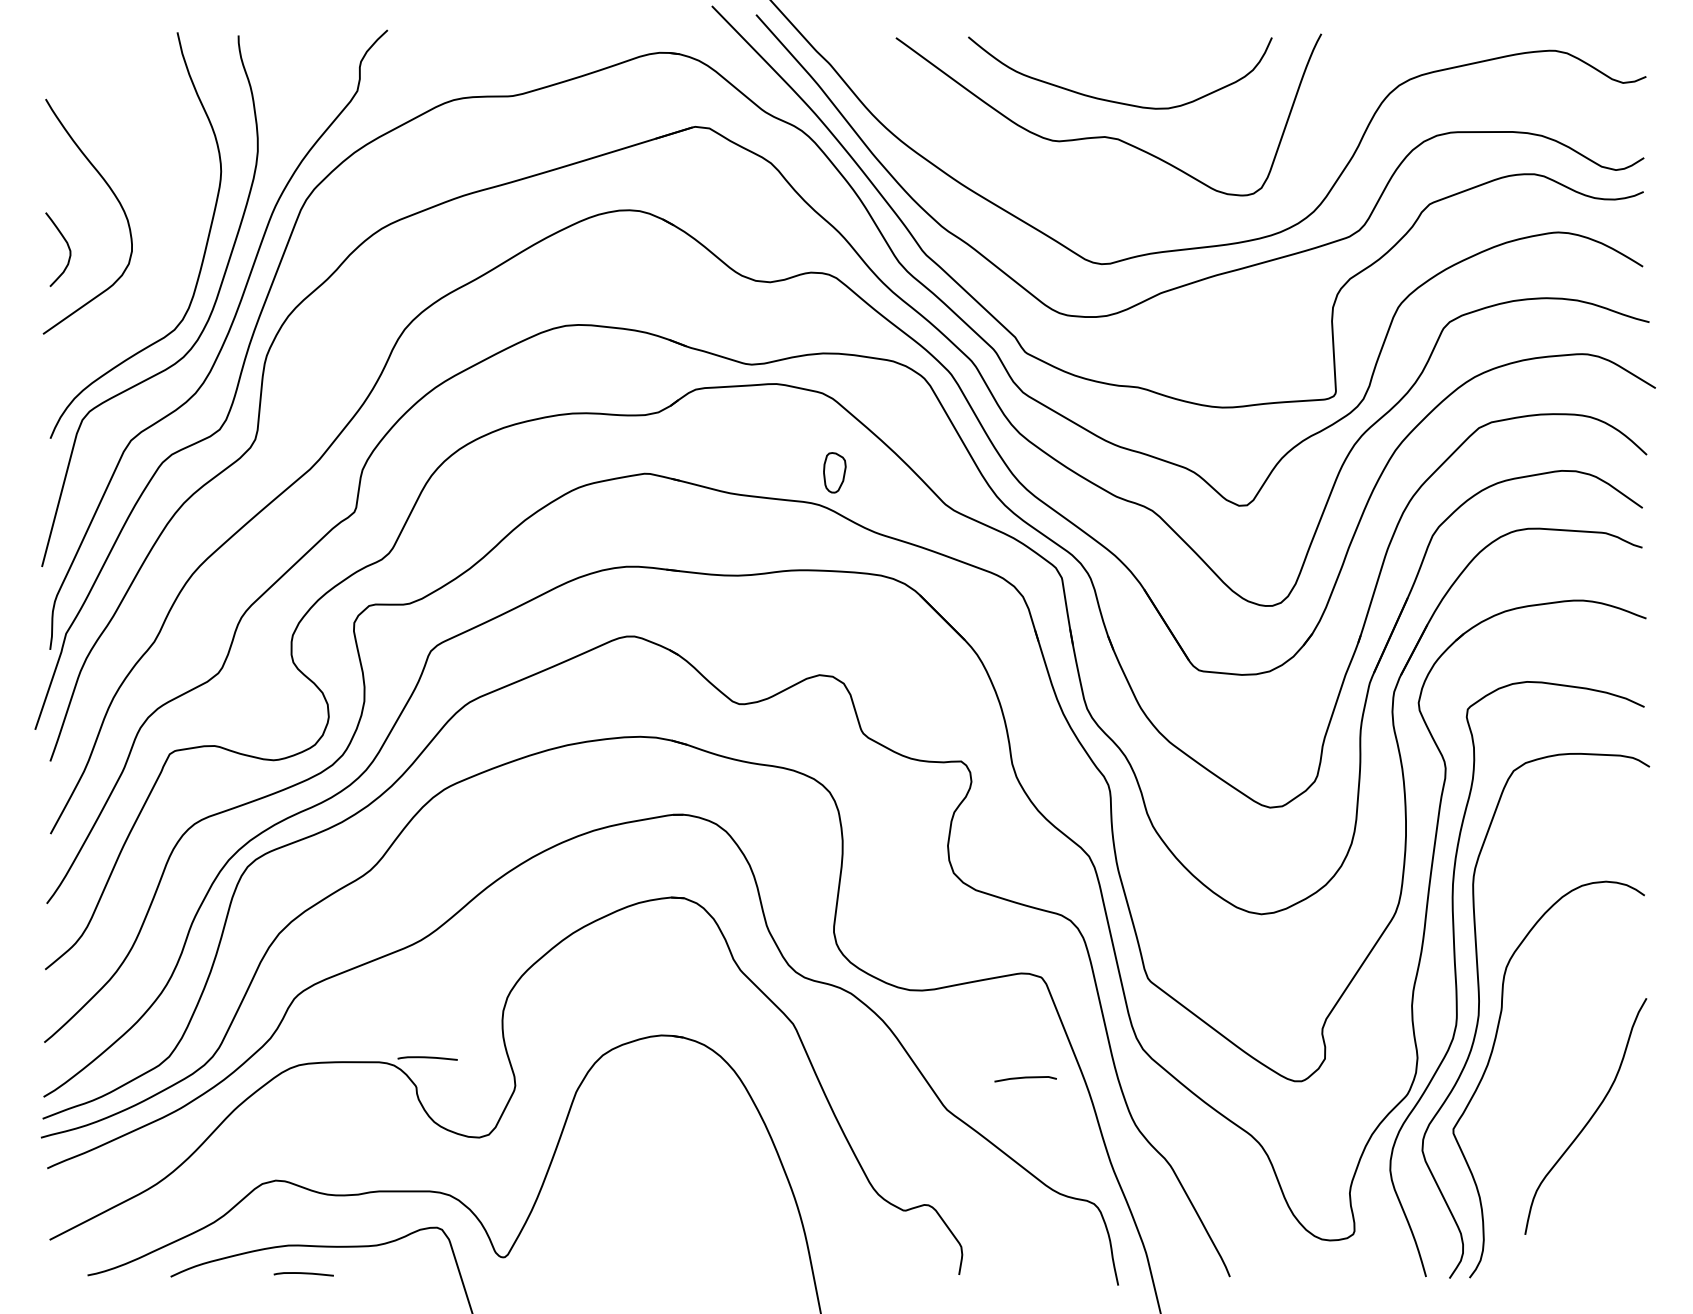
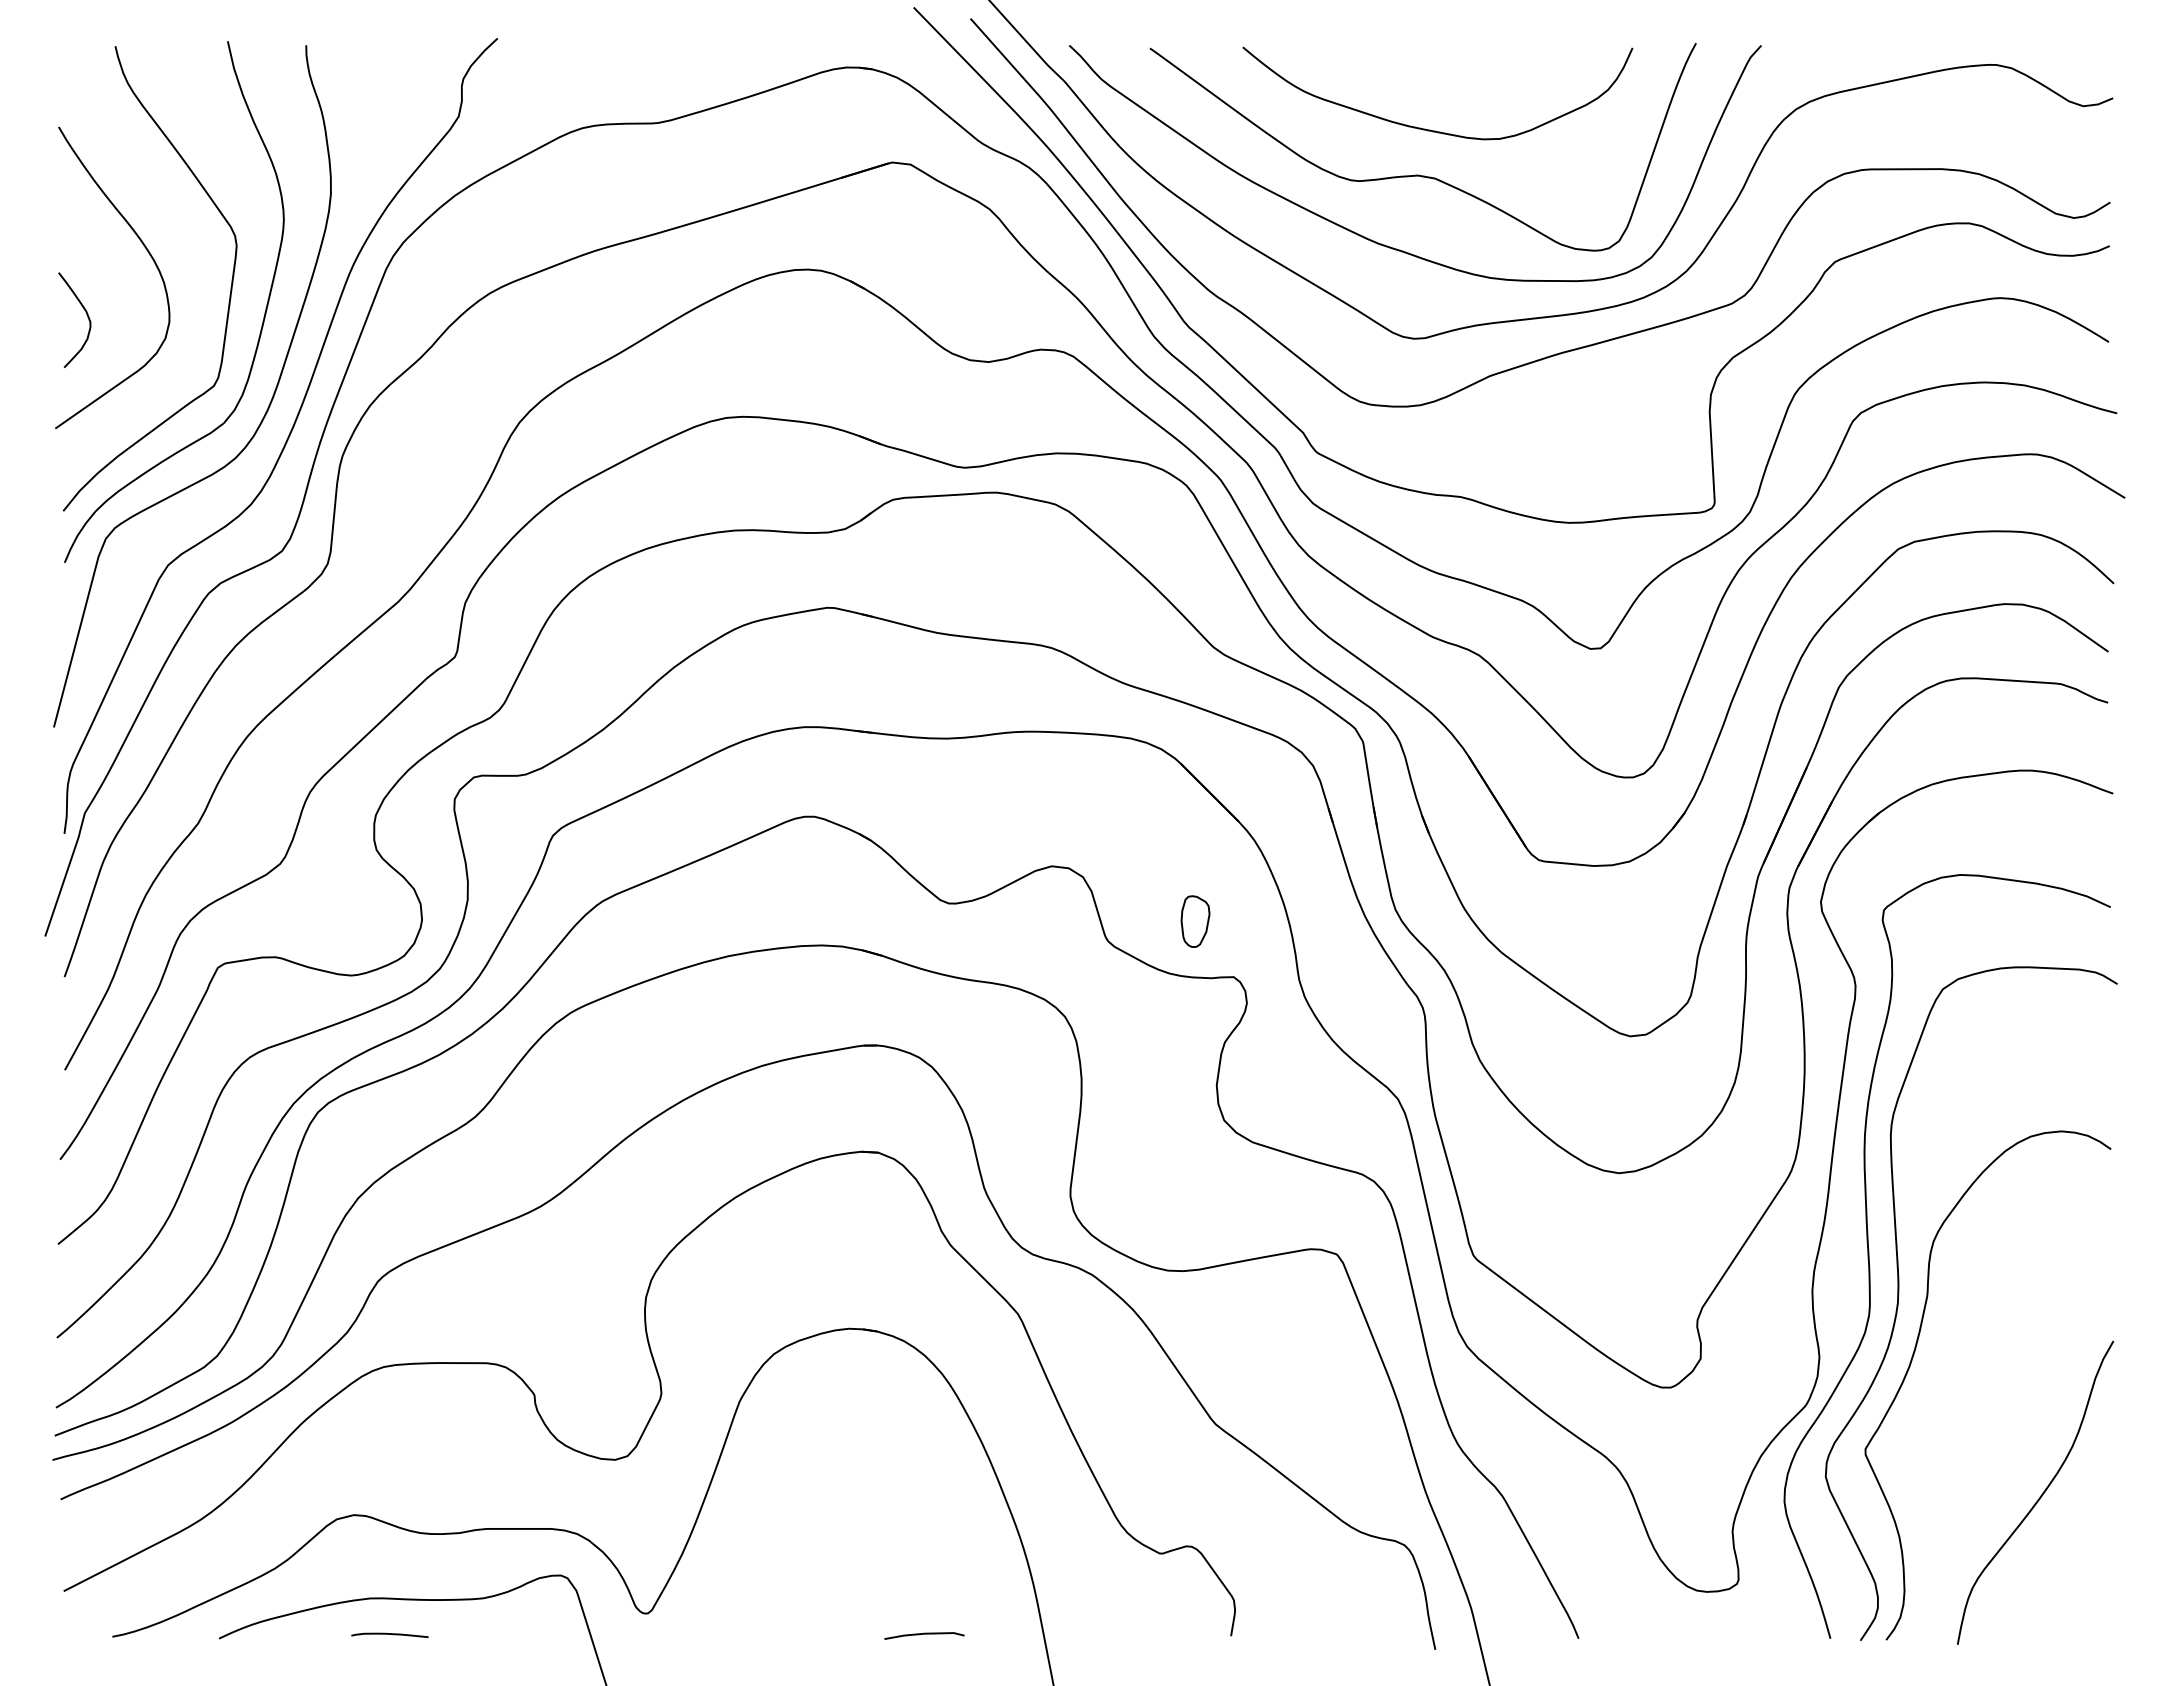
curve: (1081, 191) -> (1387, 245), added
curve: (179, 224) -> (230, 287), added
part: (834, 472) -> (1195, 921), moved
curve: (427, 1057) -> (548, 1357), removed
line: (1025, 1078) -> (924, 1634), moved
curve: (1589, 1118) -> (2040, 1495), moved

